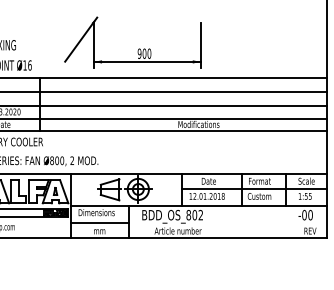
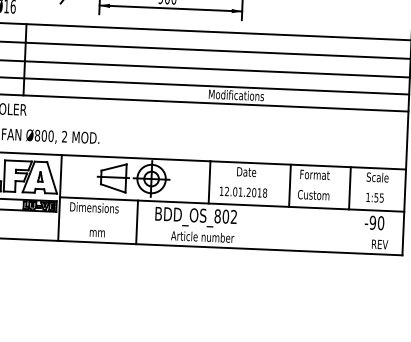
line: (254, 189) -> (307, 185), removed
text: (304, 215) -> (372, 223), -00 -> -90
line: (99, 222) -> (97, 221), removed

